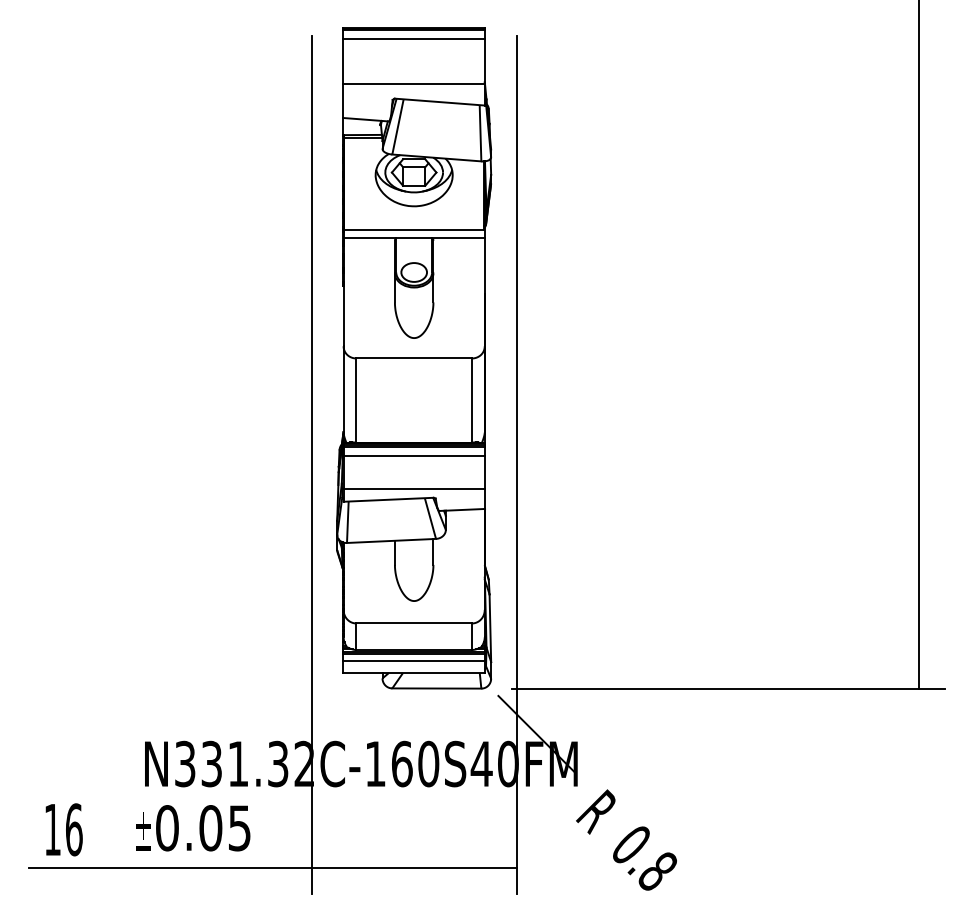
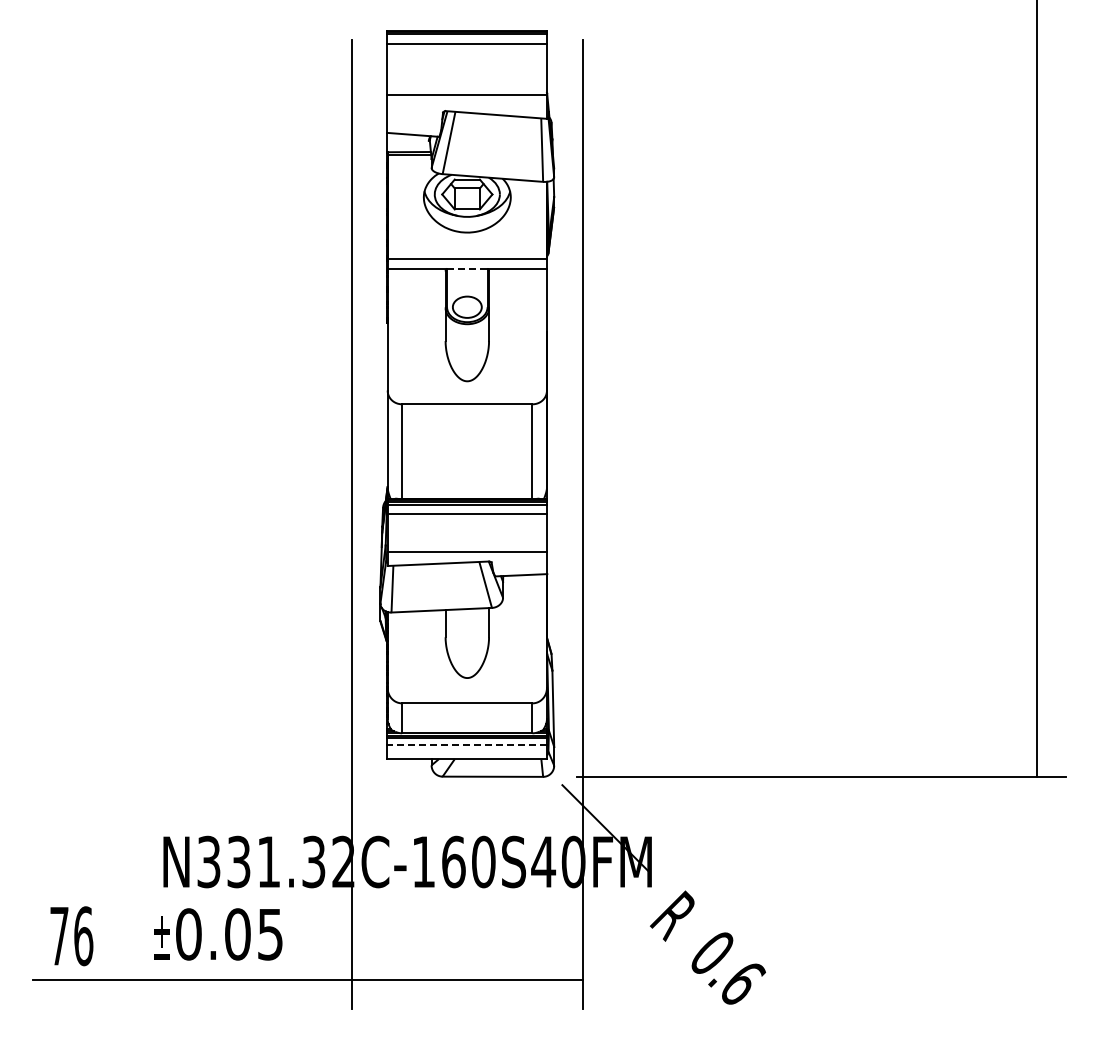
line: (414, 238) -> (467, 268), solid -> dashed
line: (414, 660) -> (467, 745), solid -> dashed
text: (52, 830) -> (59, 936), 16 -> 76
text: (658, 870) -> (742, 982), 0.8 -> 0.6

